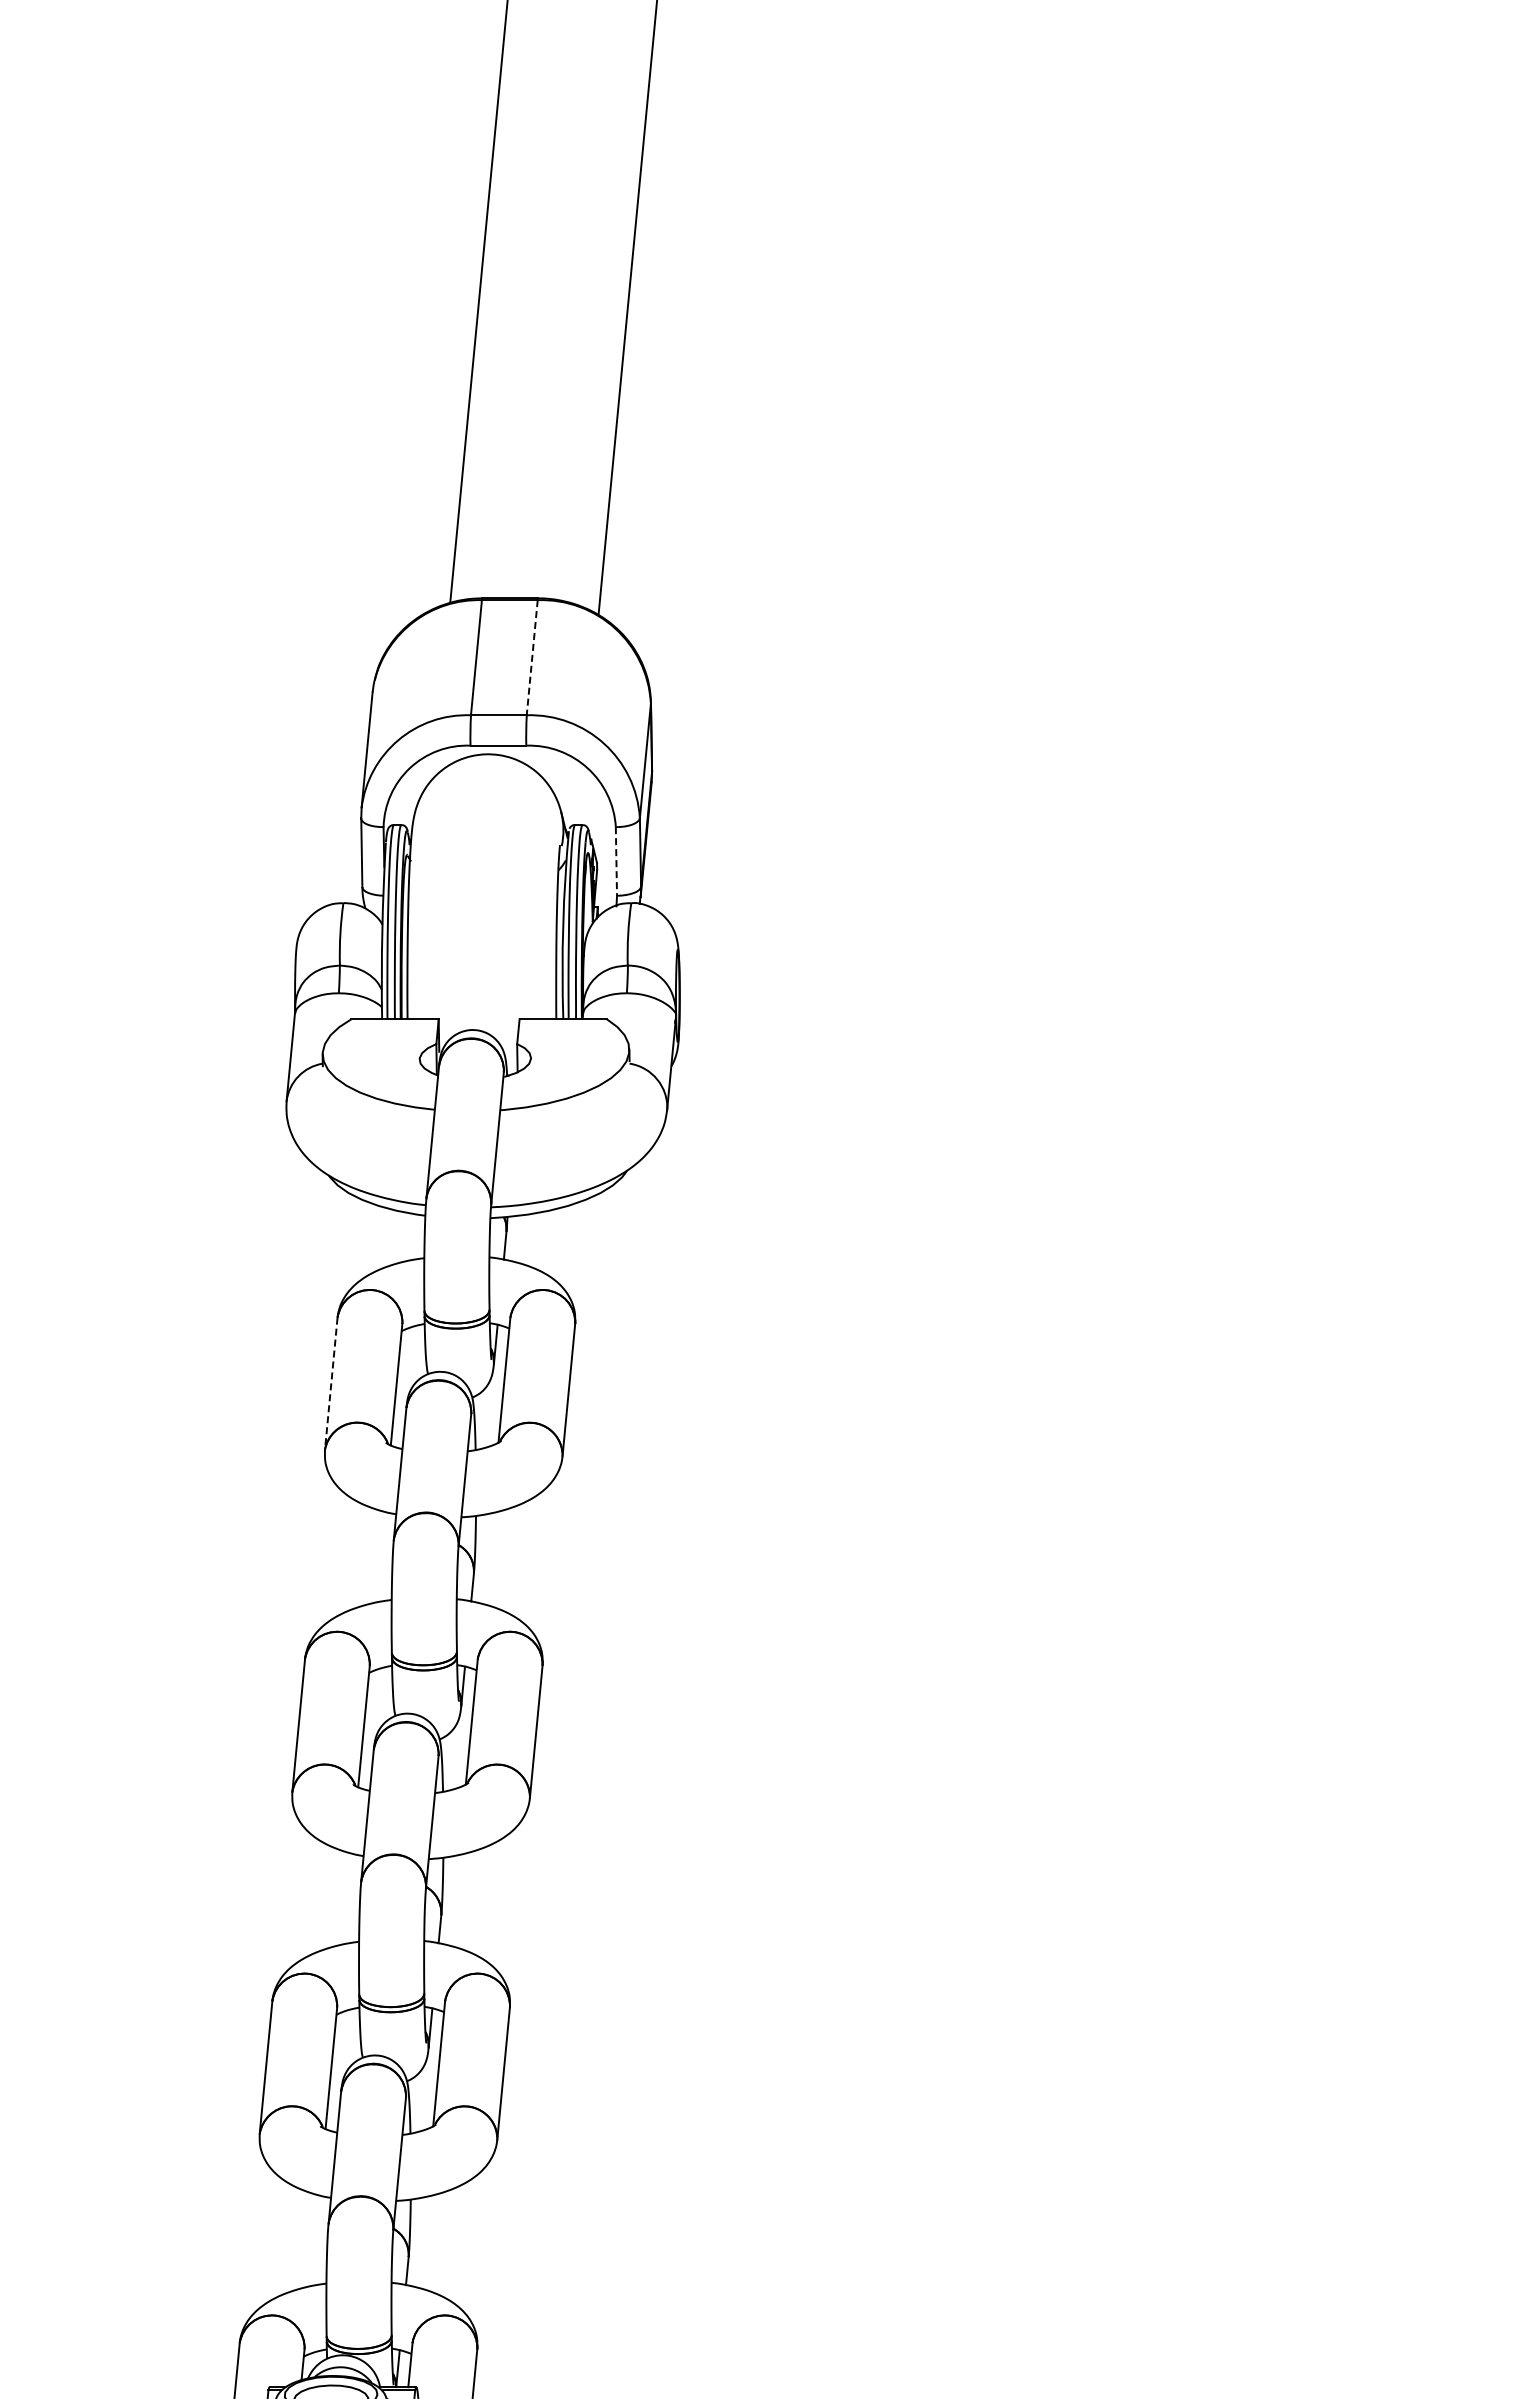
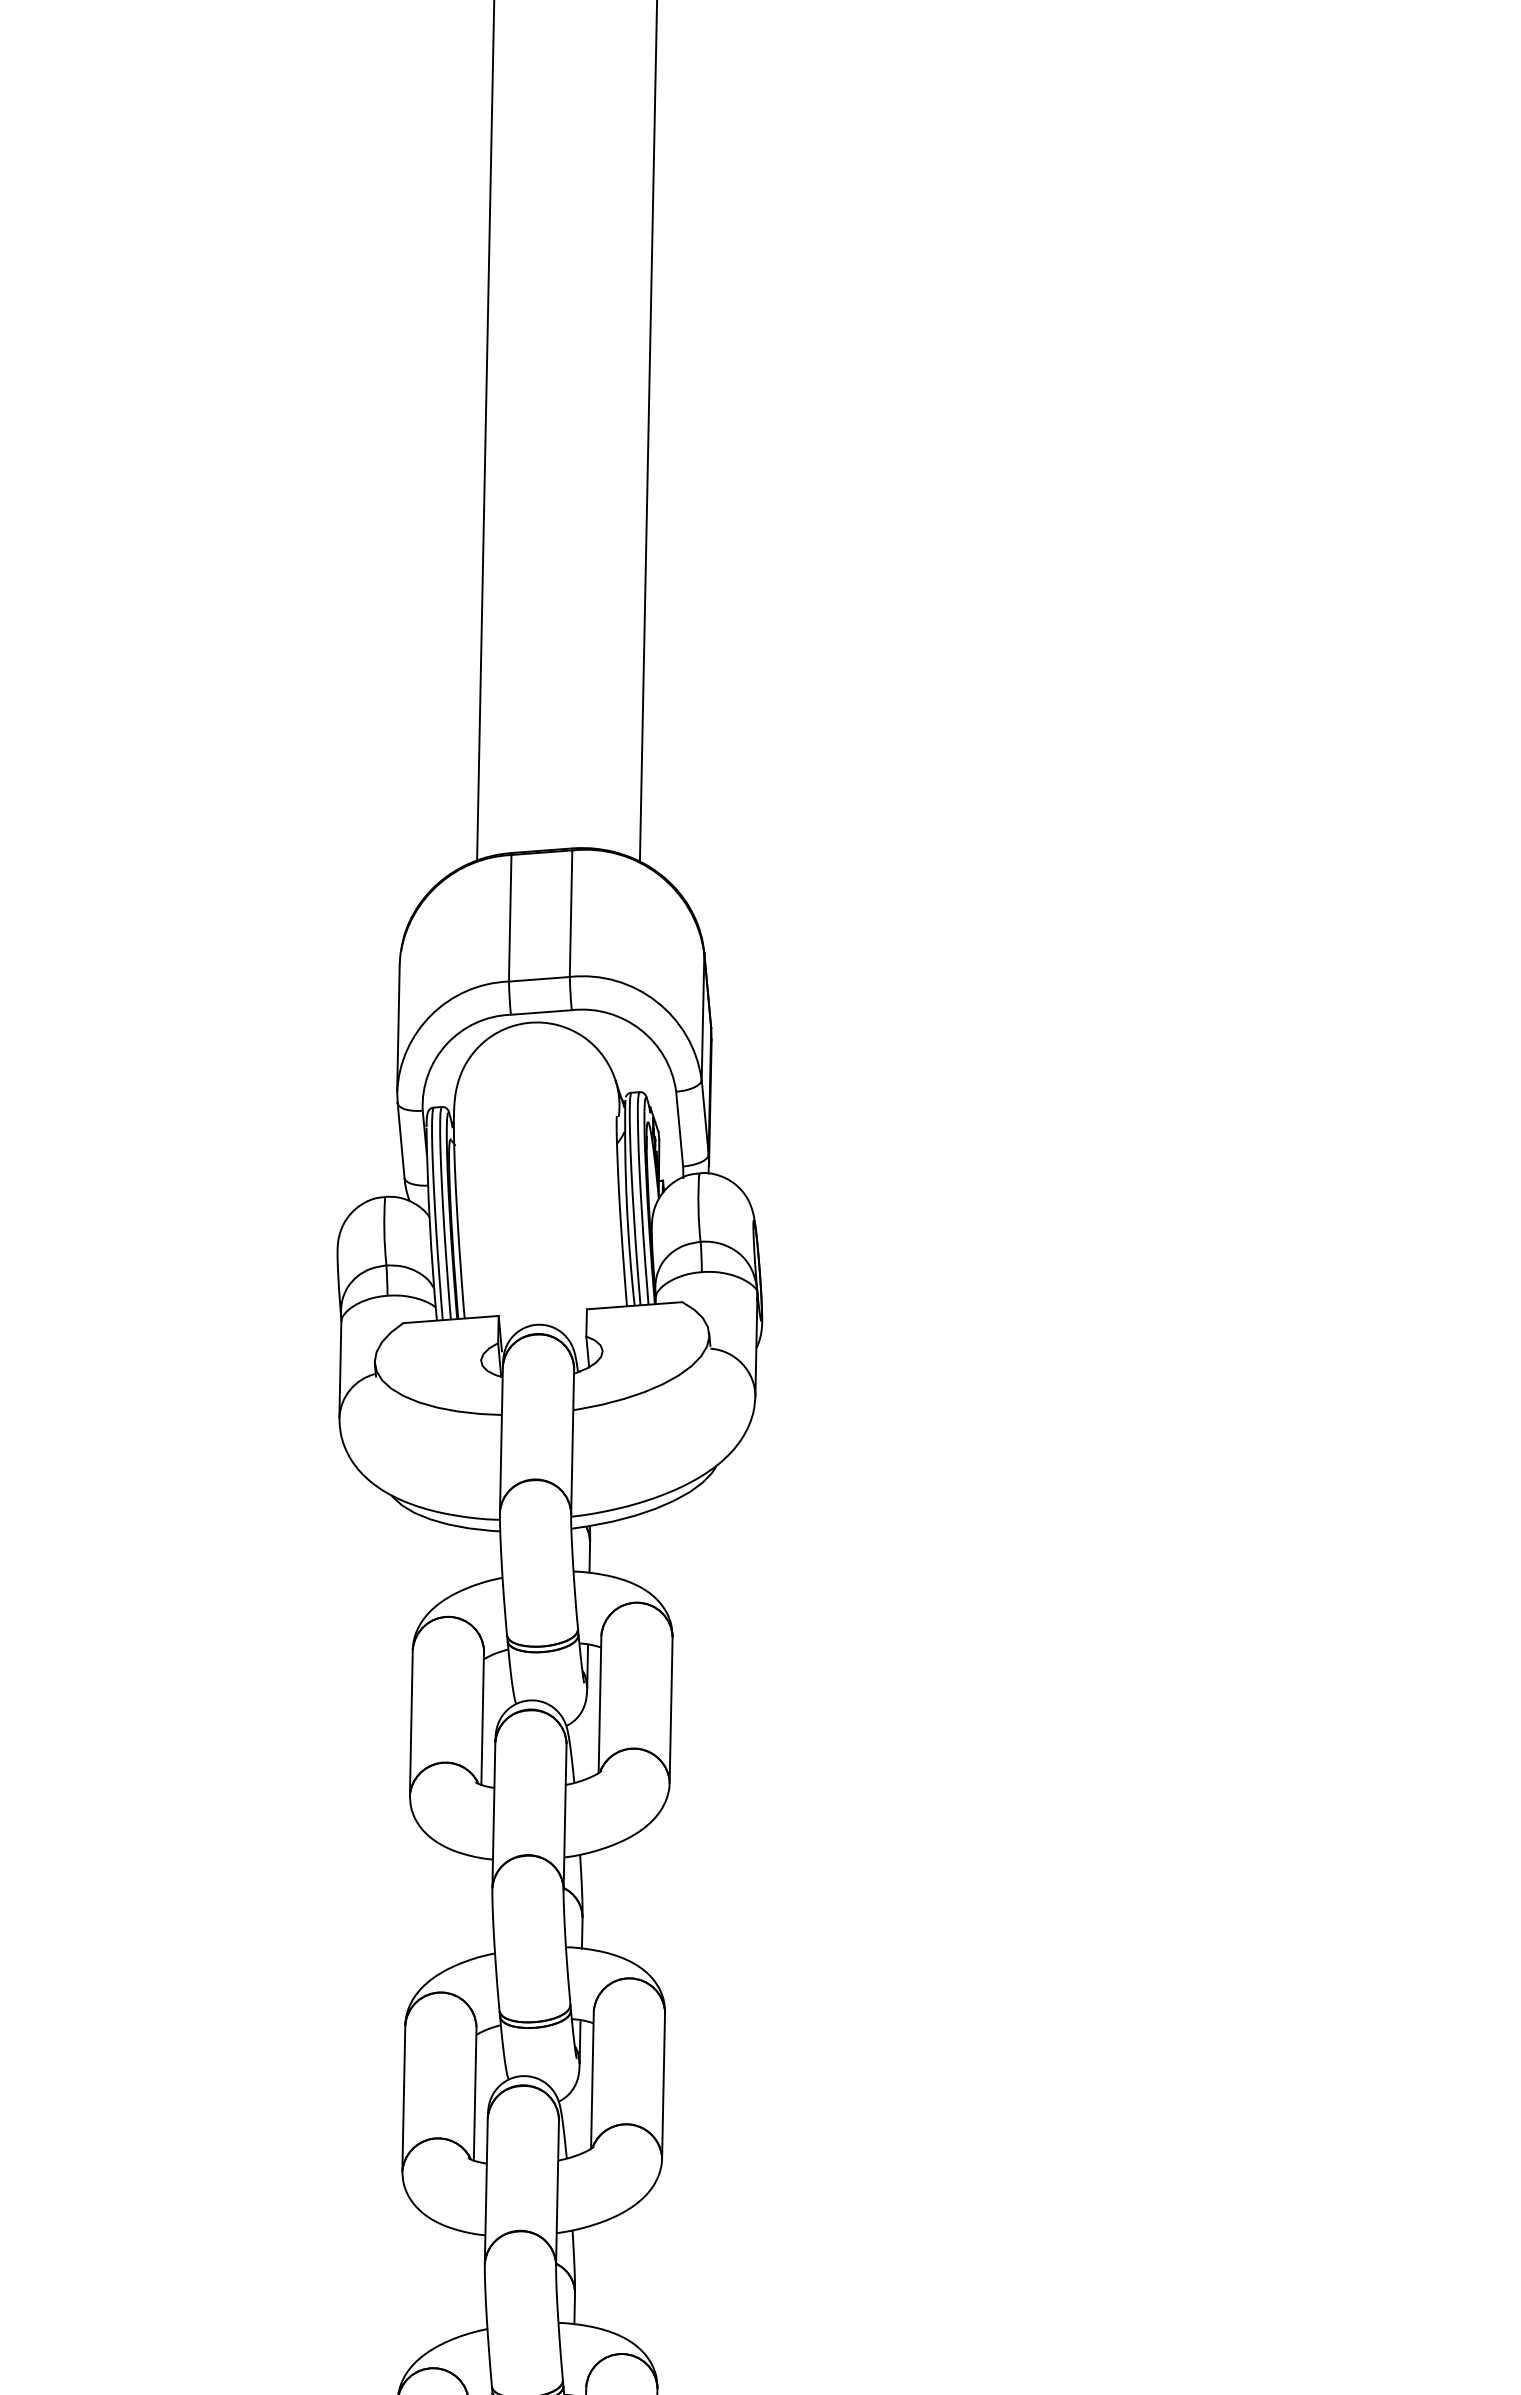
line: (532, 657) -> (571, 913), dashed -> solid
line: (616, 861) -> (679, 1129), dashed -> solid
line: (331, 1384) -> (411, 1723), dashed -> solid

